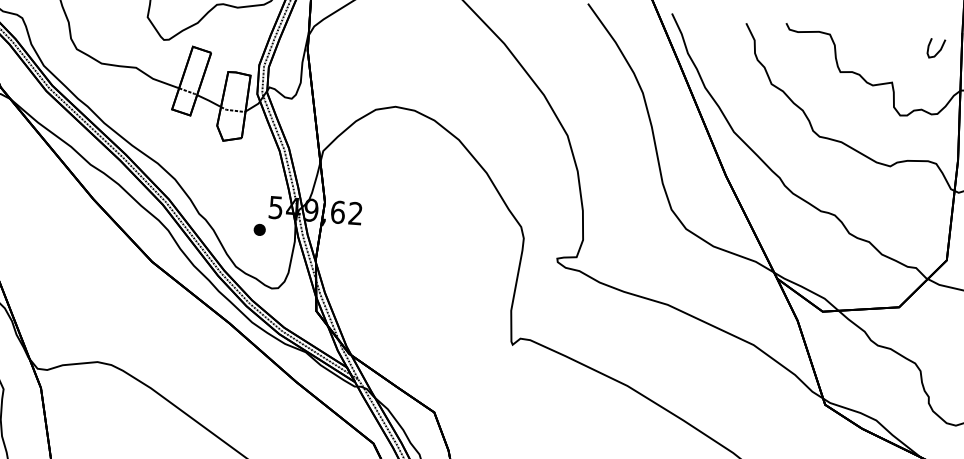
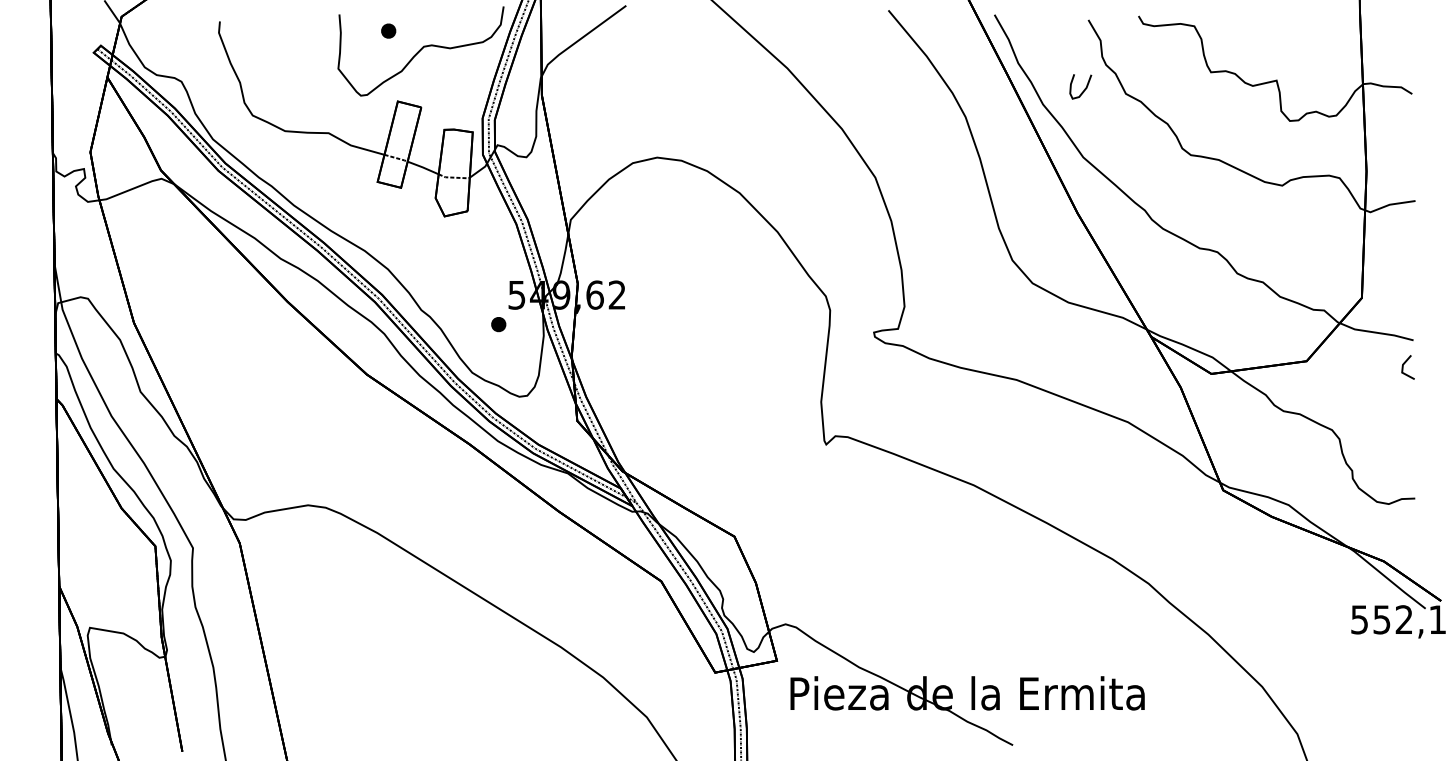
part: (936, 48) -> (1080, 86), moved

